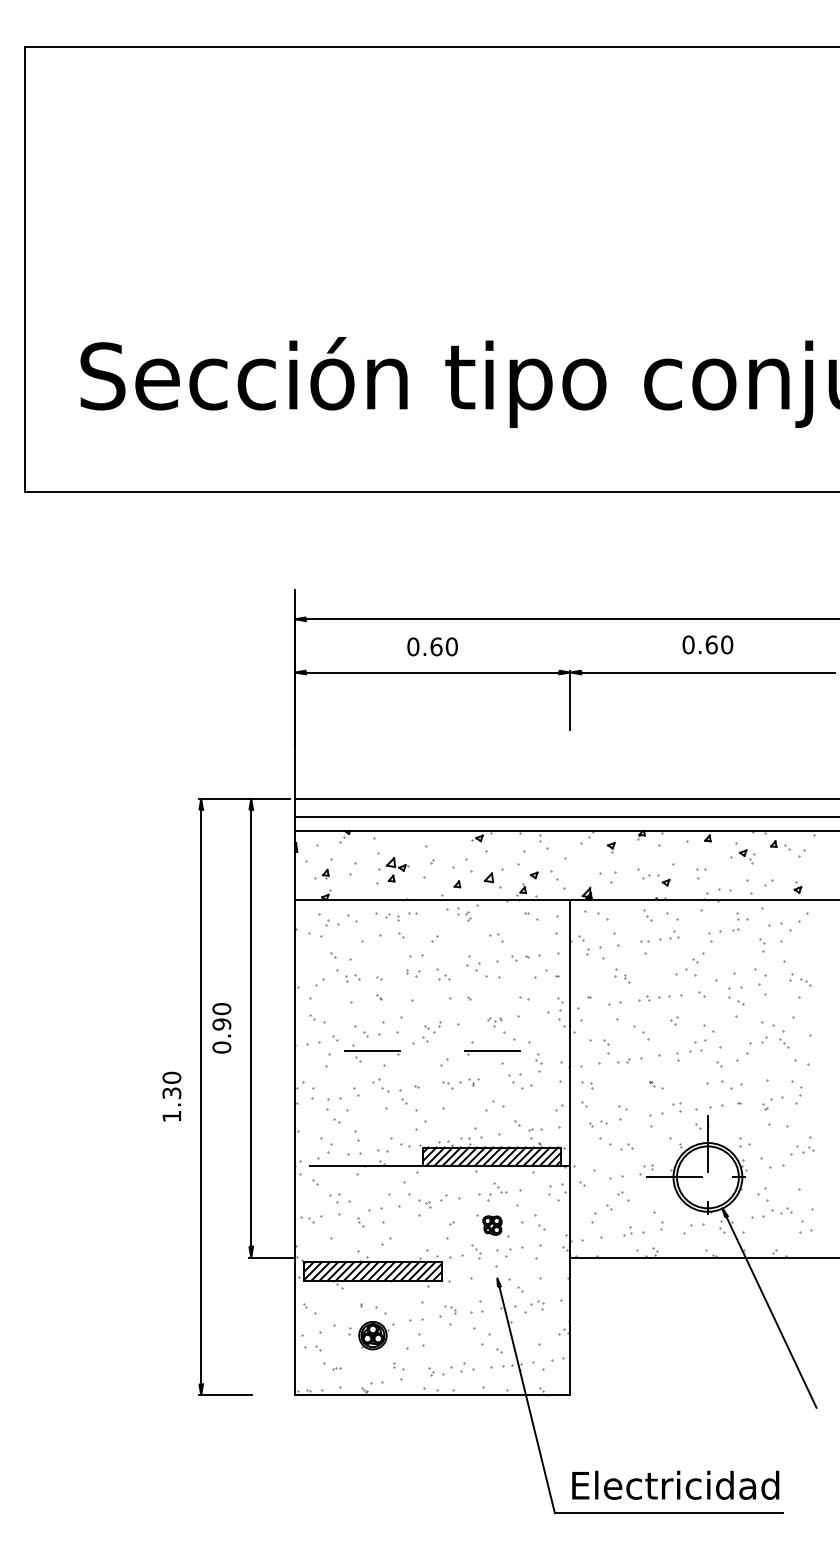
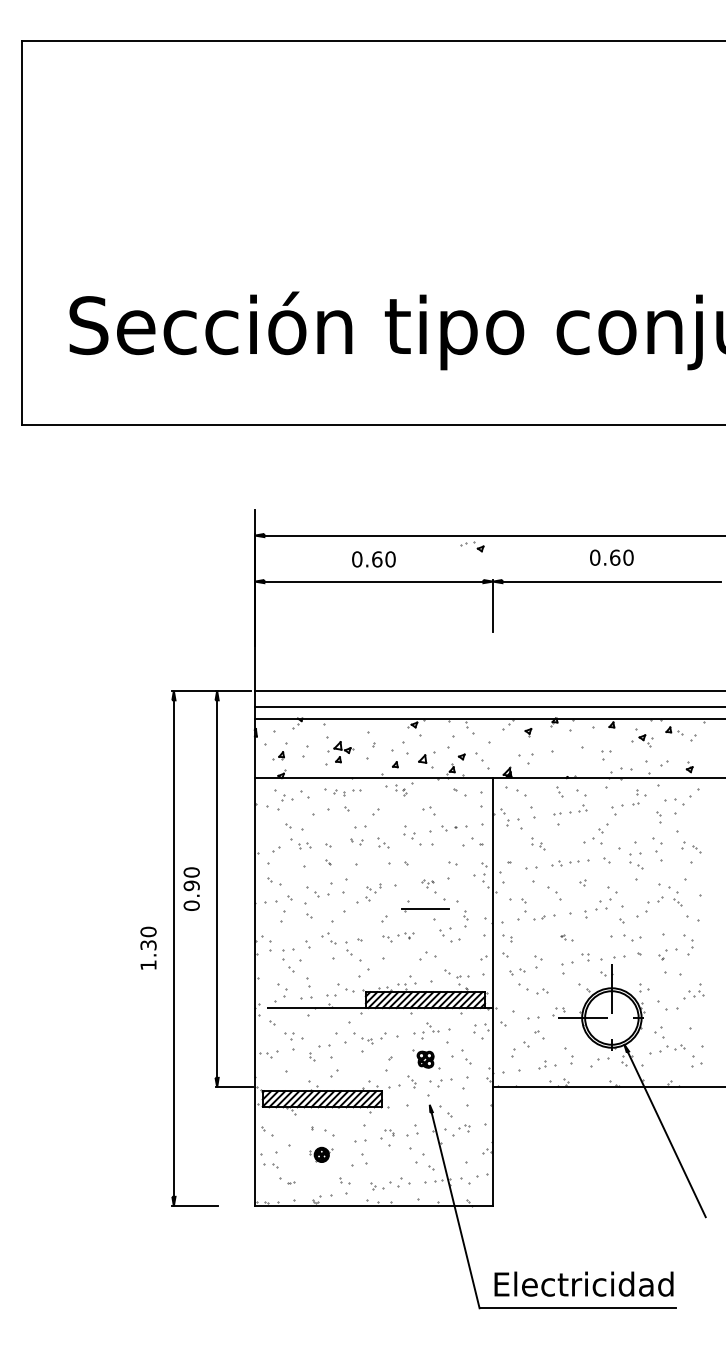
part: (656, 880) -> (472, 547), moved
line: (372, 1051) -> (321, 909), removed
part: (371, 1335) -> (321, 1154), size x0.6

